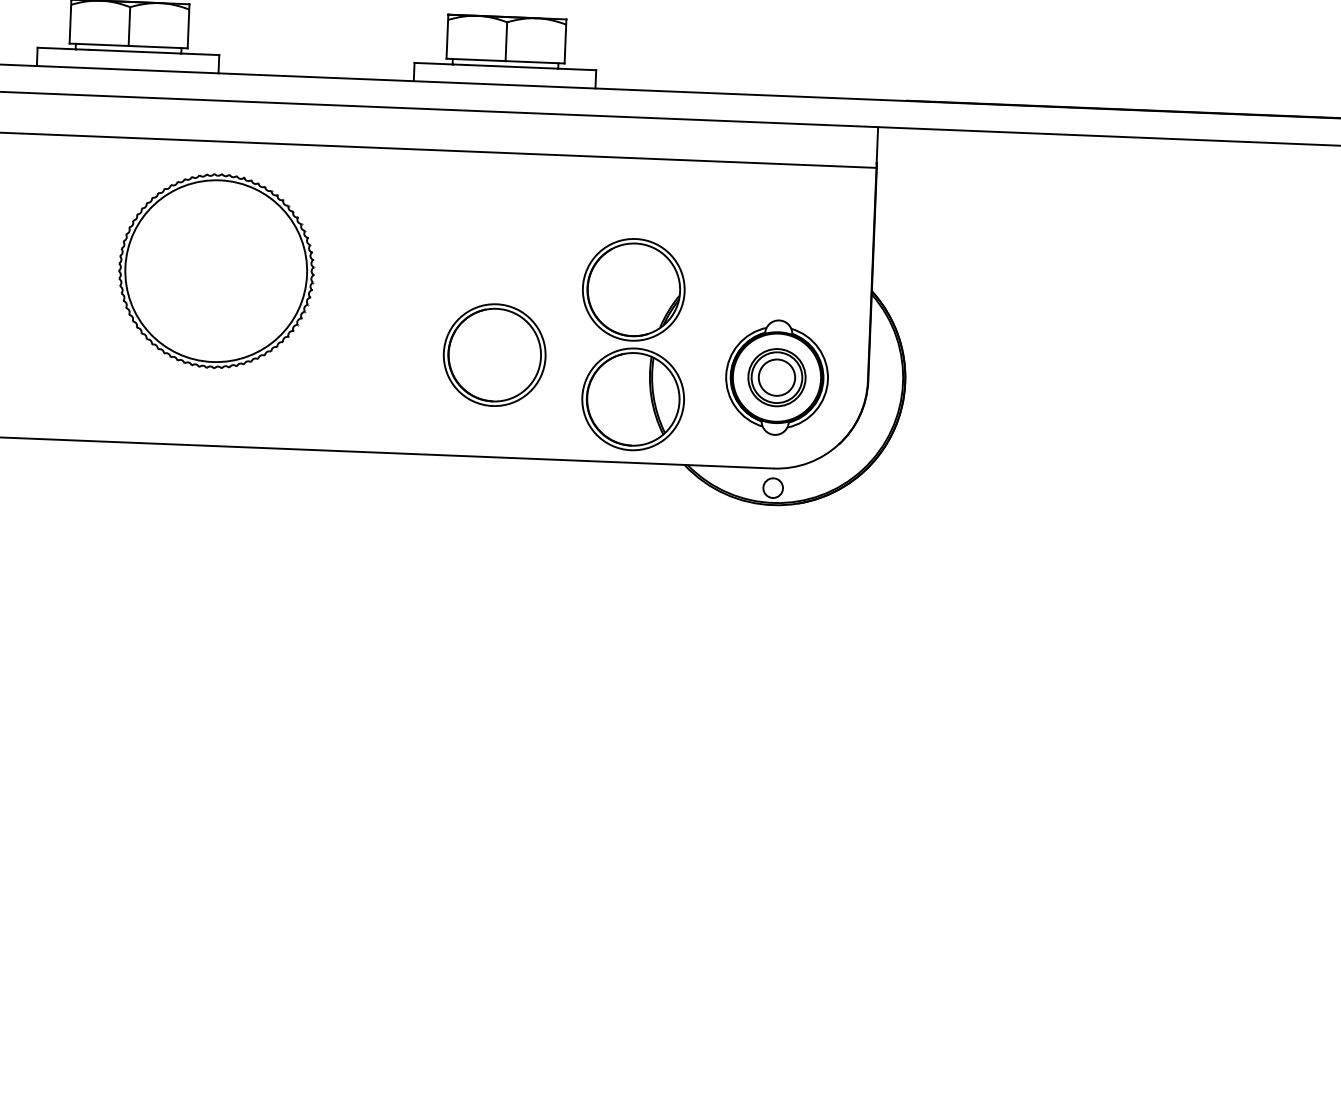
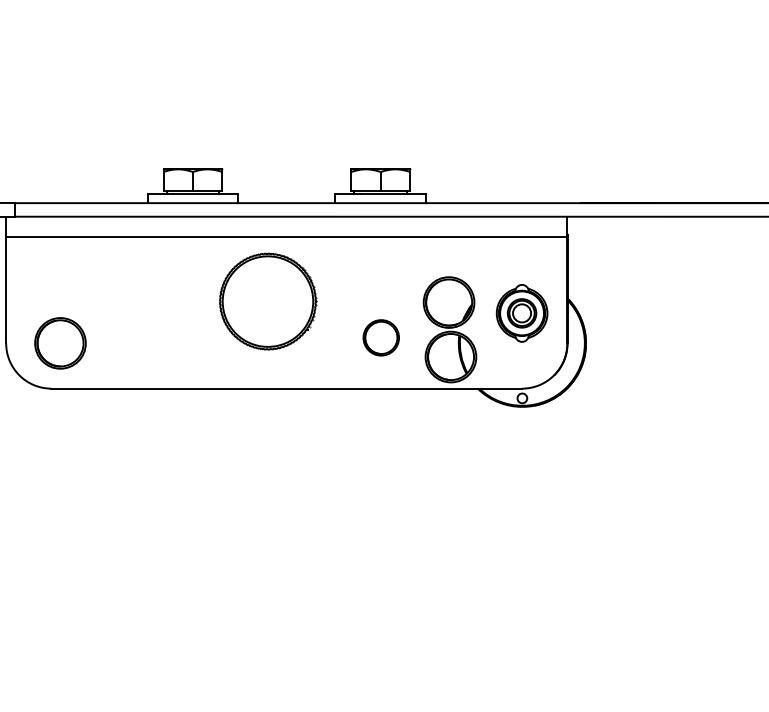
part: (217, 270) -> (268, 301), moved
part: (495, 354) -> (381, 337), size x0.7
part: (775, 377) -> (521, 313), moved

